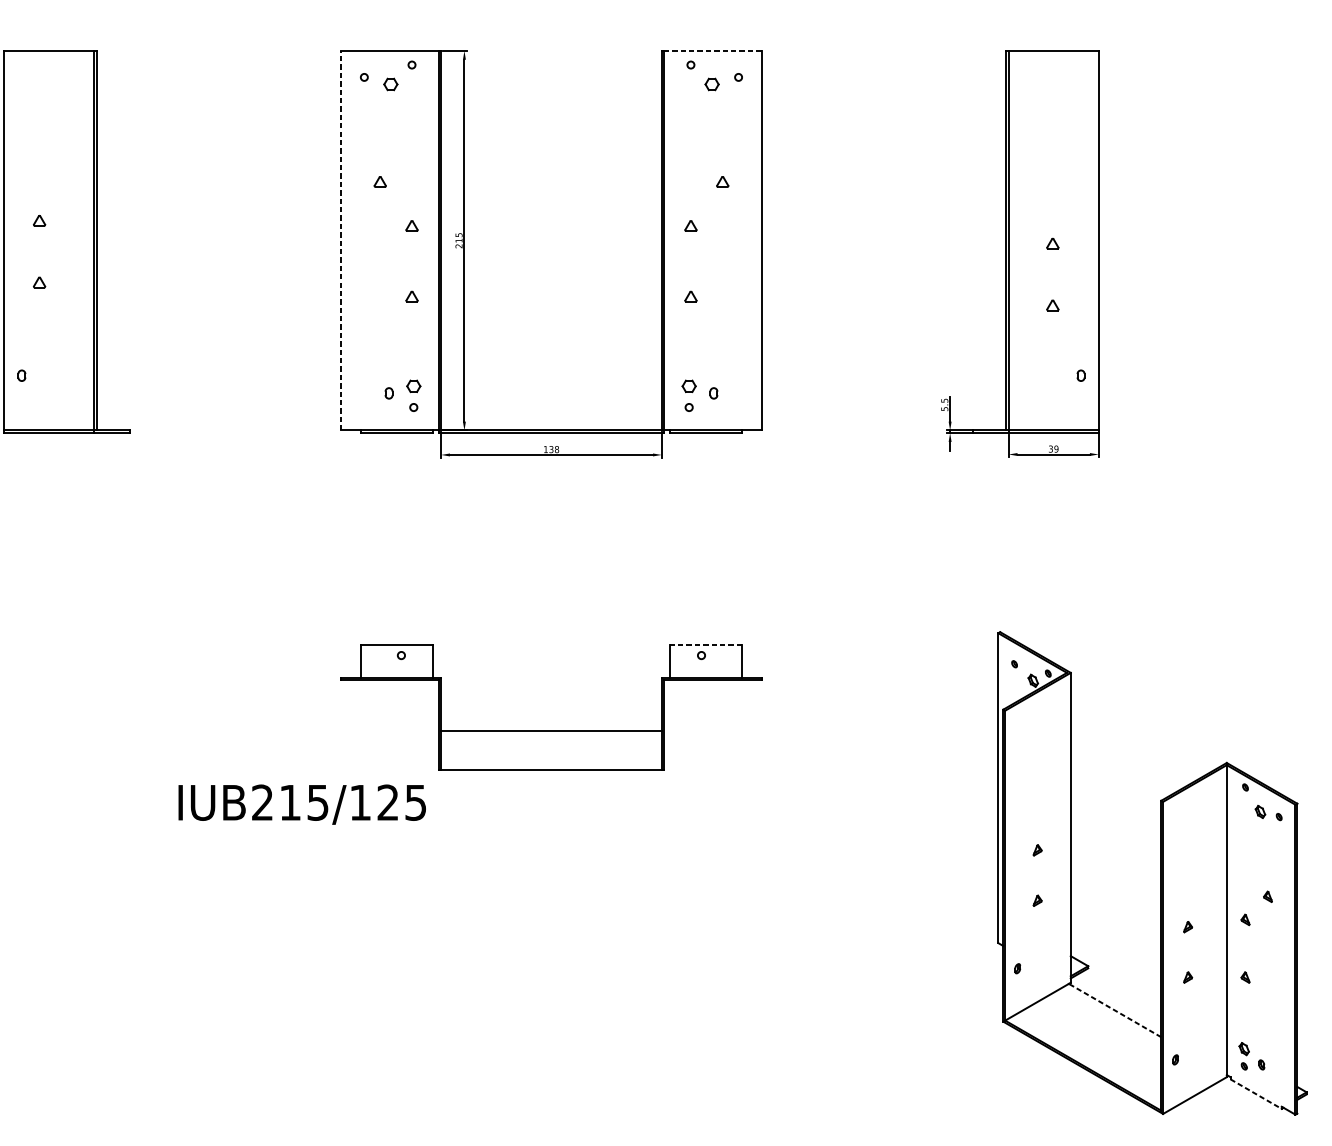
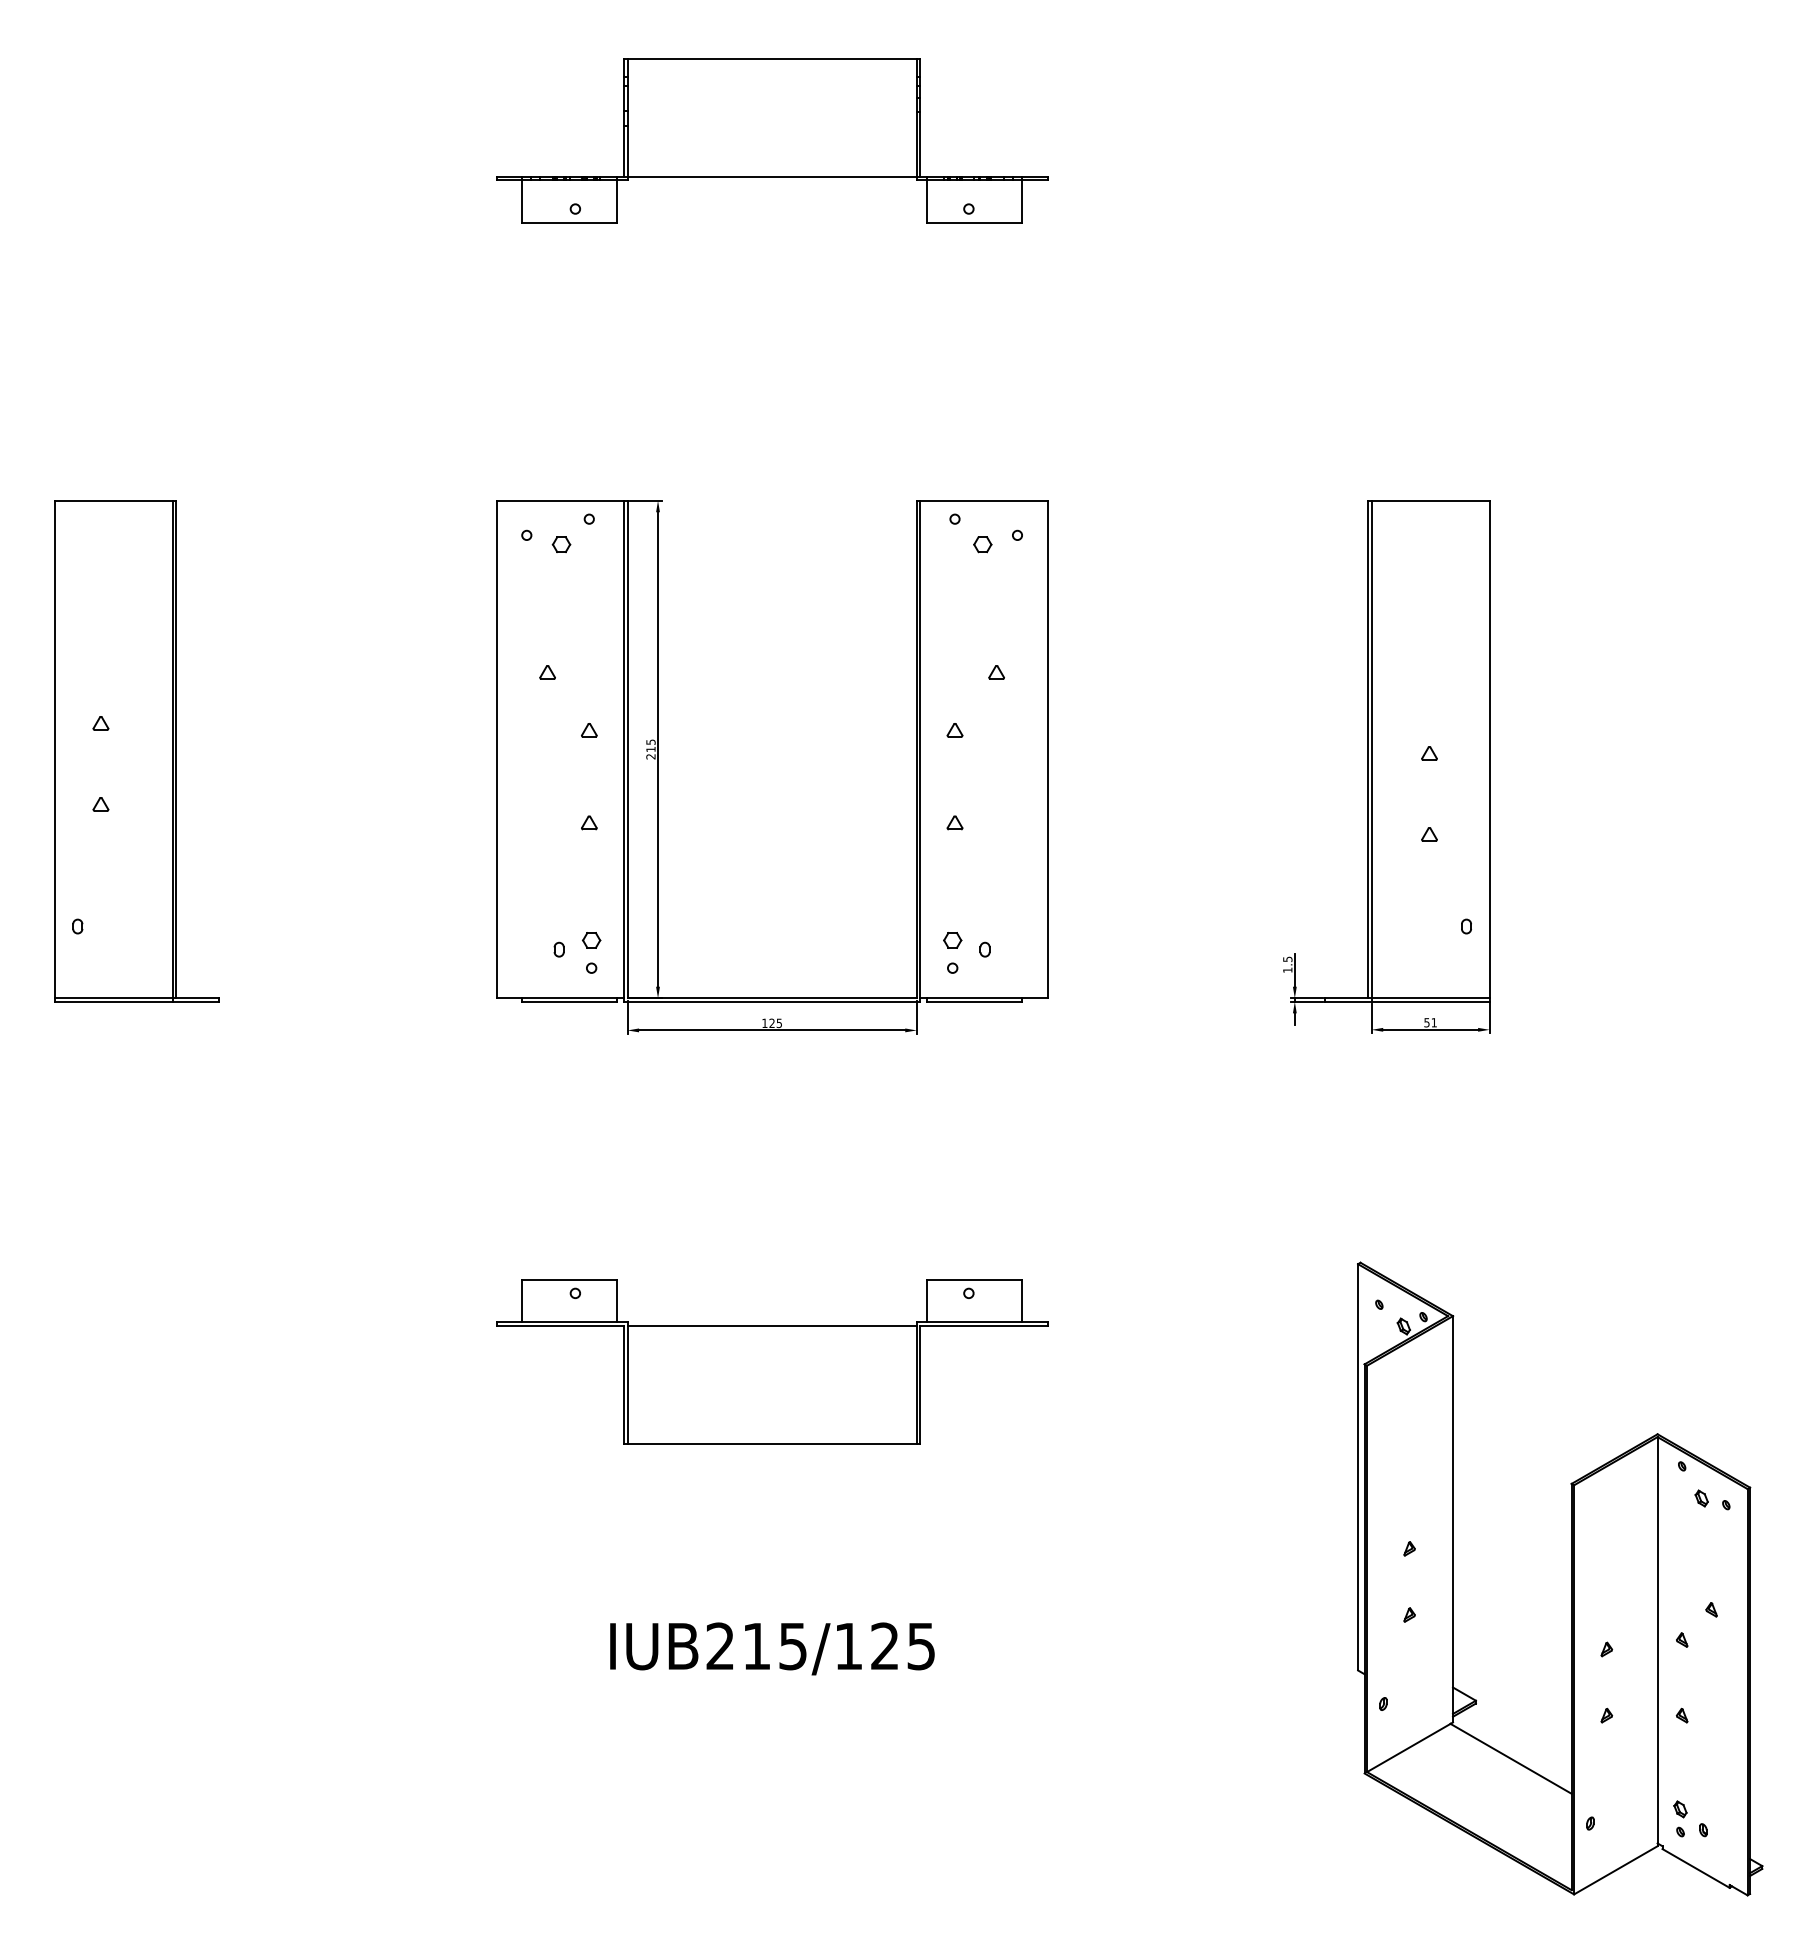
line: (712, 50) -> (983, 500), dashed -> solid
line: (341, 240) -> (496, 749), dashed -> solid
text: (944, 408) -> (1287, 969), 5.5 -> 1.5
text: (1053, 448) -> (1430, 1022), 39 -> 51
text: (554, 449) -> (775, 1023), 138 -> 125
line: (705, 644) -> (974, 1279), dashed -> solid
line: (550, 731) -> (771, 1325), moved
text: (302, 804) -> (772, 1648), moved
line: (1115, 1010) -> (1511, 1758), dashed -> solid
line: (1256, 1094) -> (1696, 1868), dashed -> solid

